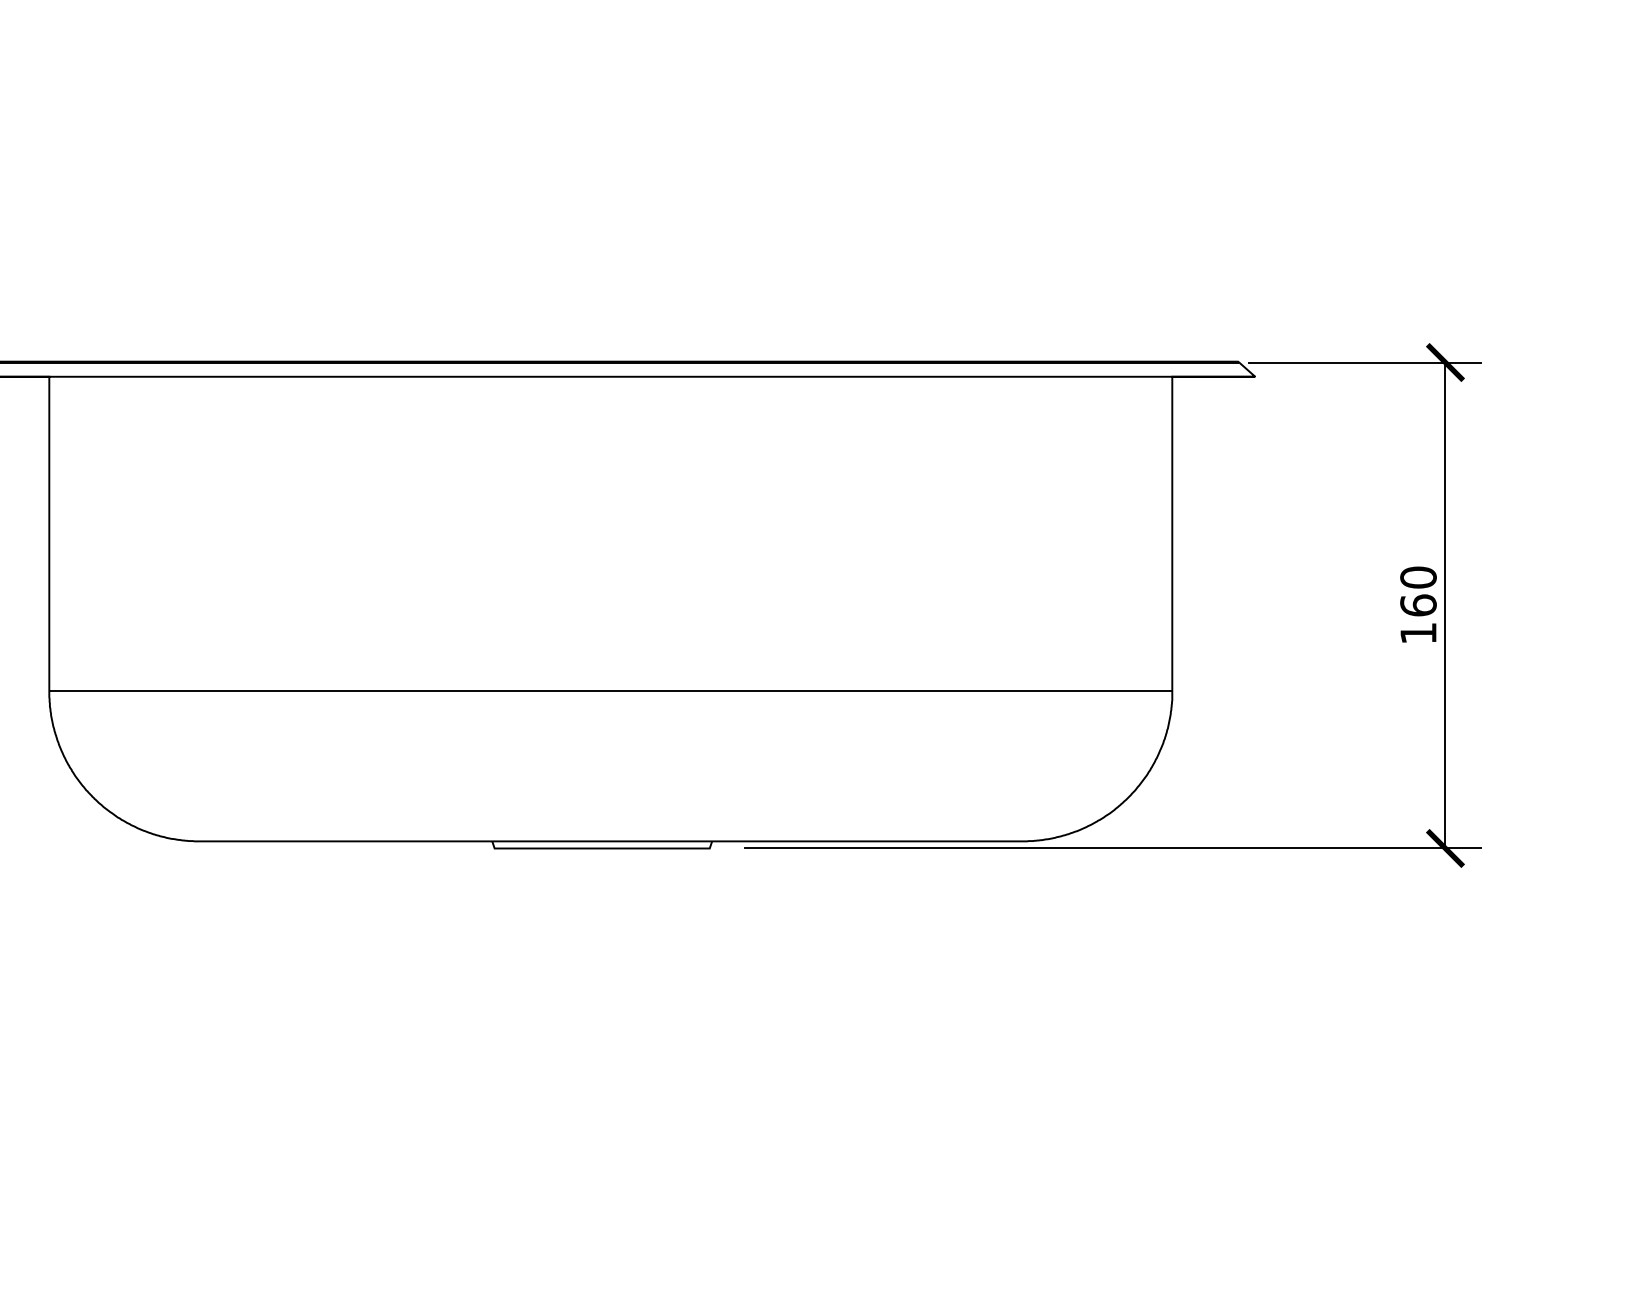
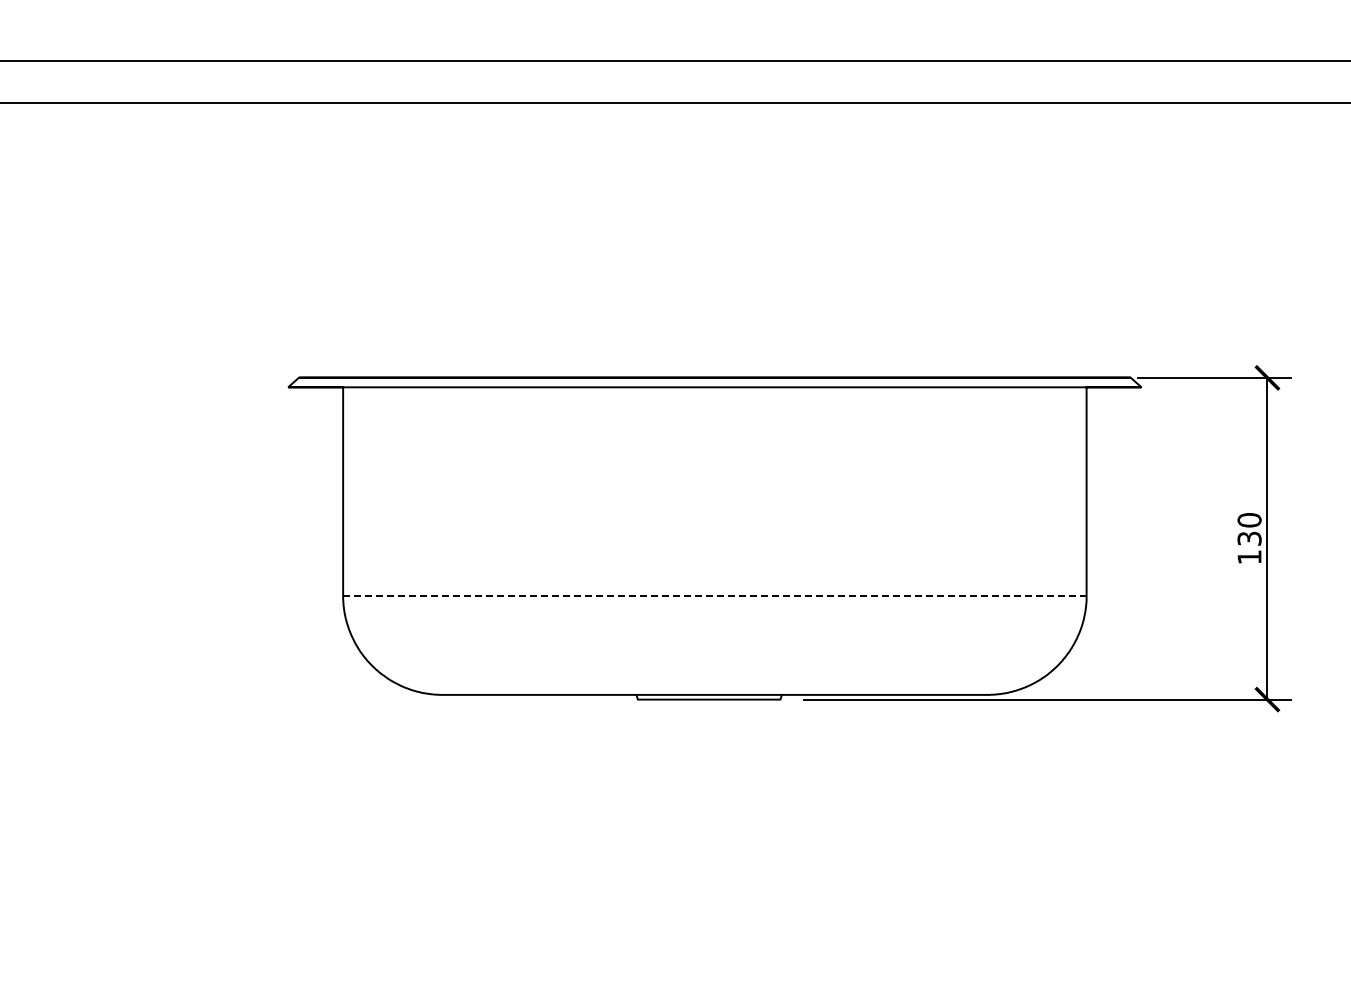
text: (1418, 605) -> (1249, 538), 160 -> 130
line: (610, 691) -> (714, 595), solid -> dashed

